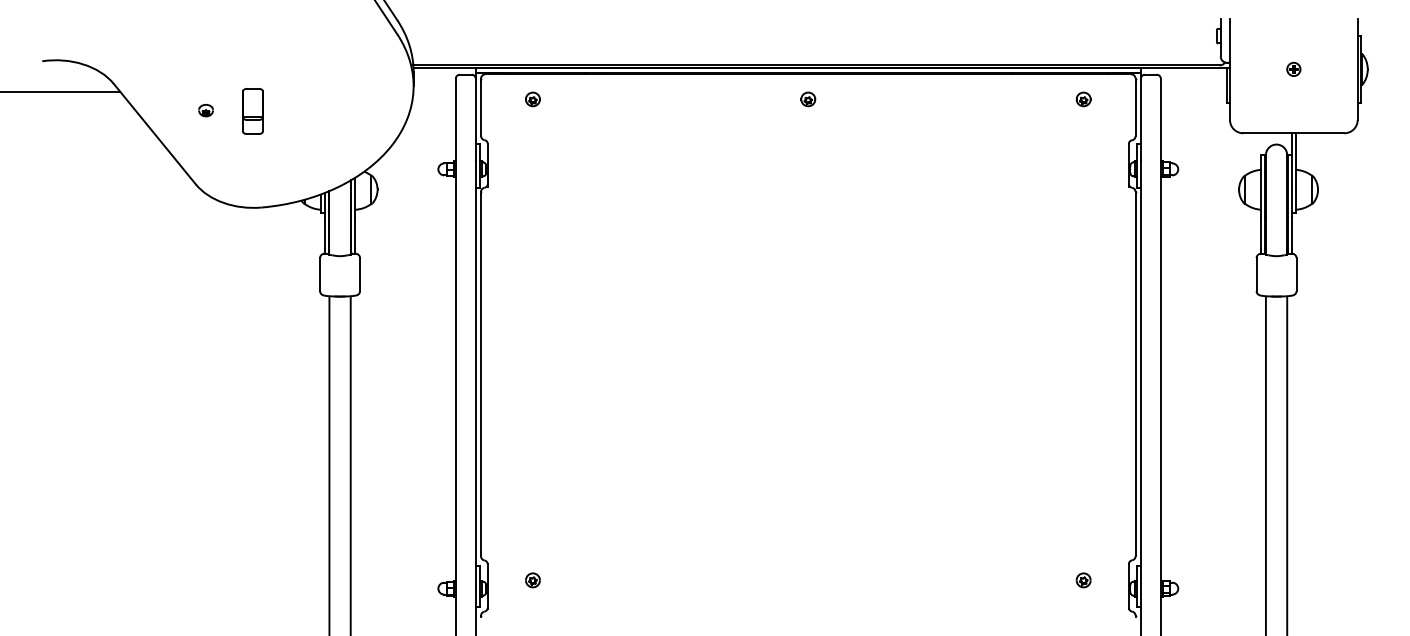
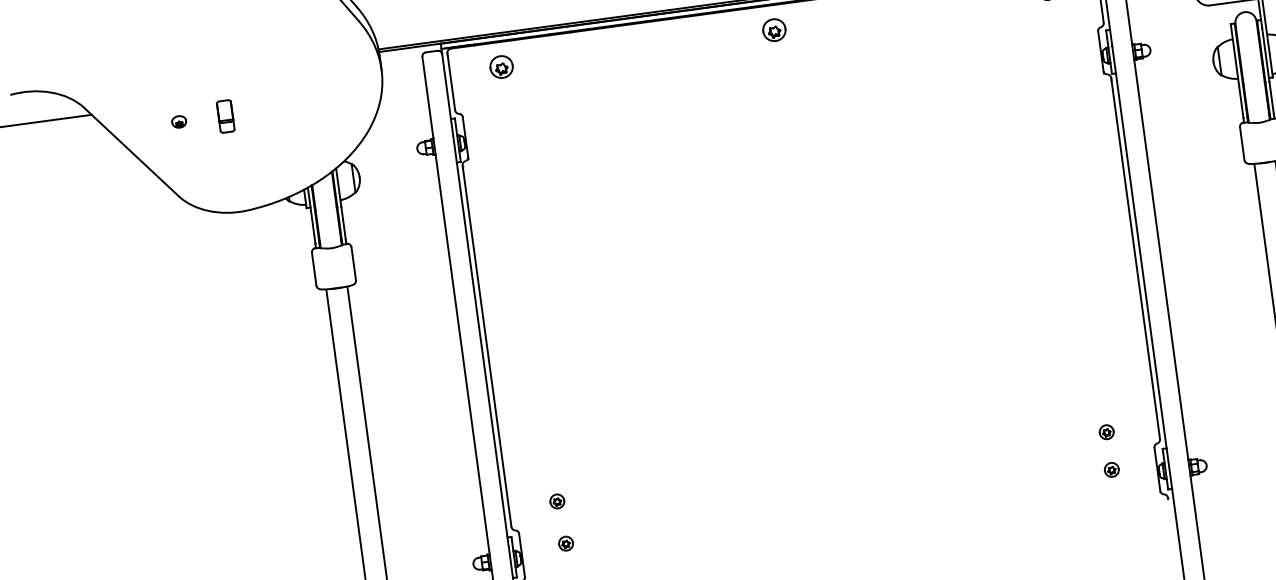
part: (532, 99) -> (501, 67), size x1.6
part: (808, 99) -> (774, 30), size x1.6
part: (252, 111) -> (225, 116), size x0.7
part: (529, 537) -> (556, 501), added
part: (1083, 542) -> (1106, 432), added

